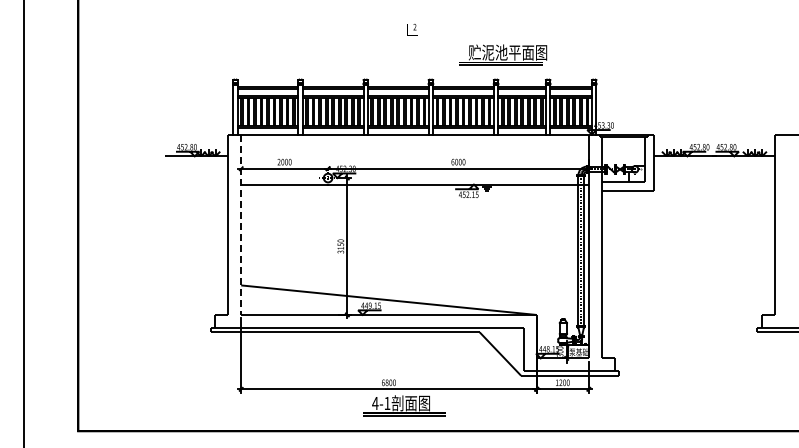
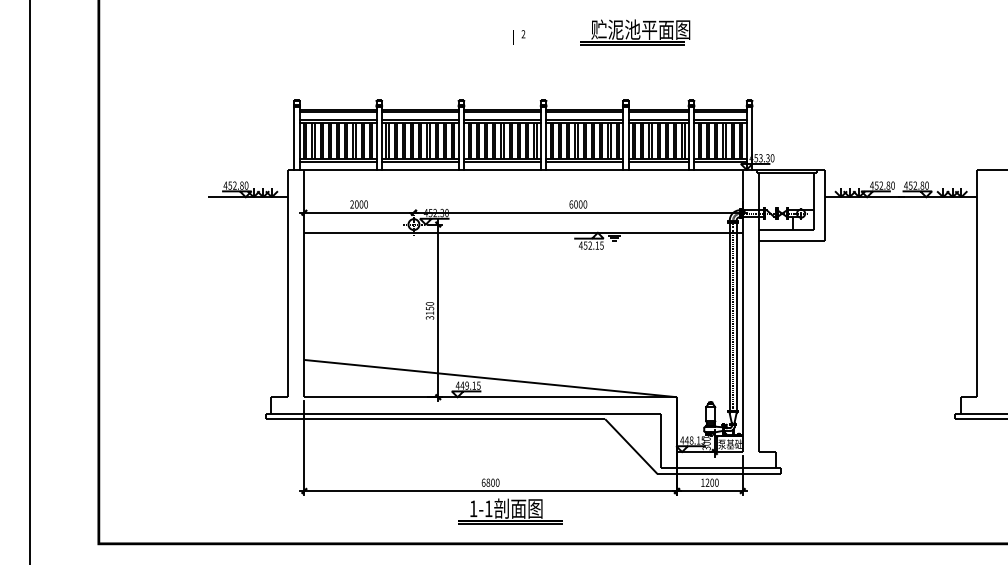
part: (503, 54) -> (635, 32), moved
line: (241, 225) -> (304, 284), dashed -> solid
text: (375, 403) -> (473, 508), 4-1 -> 1-1

